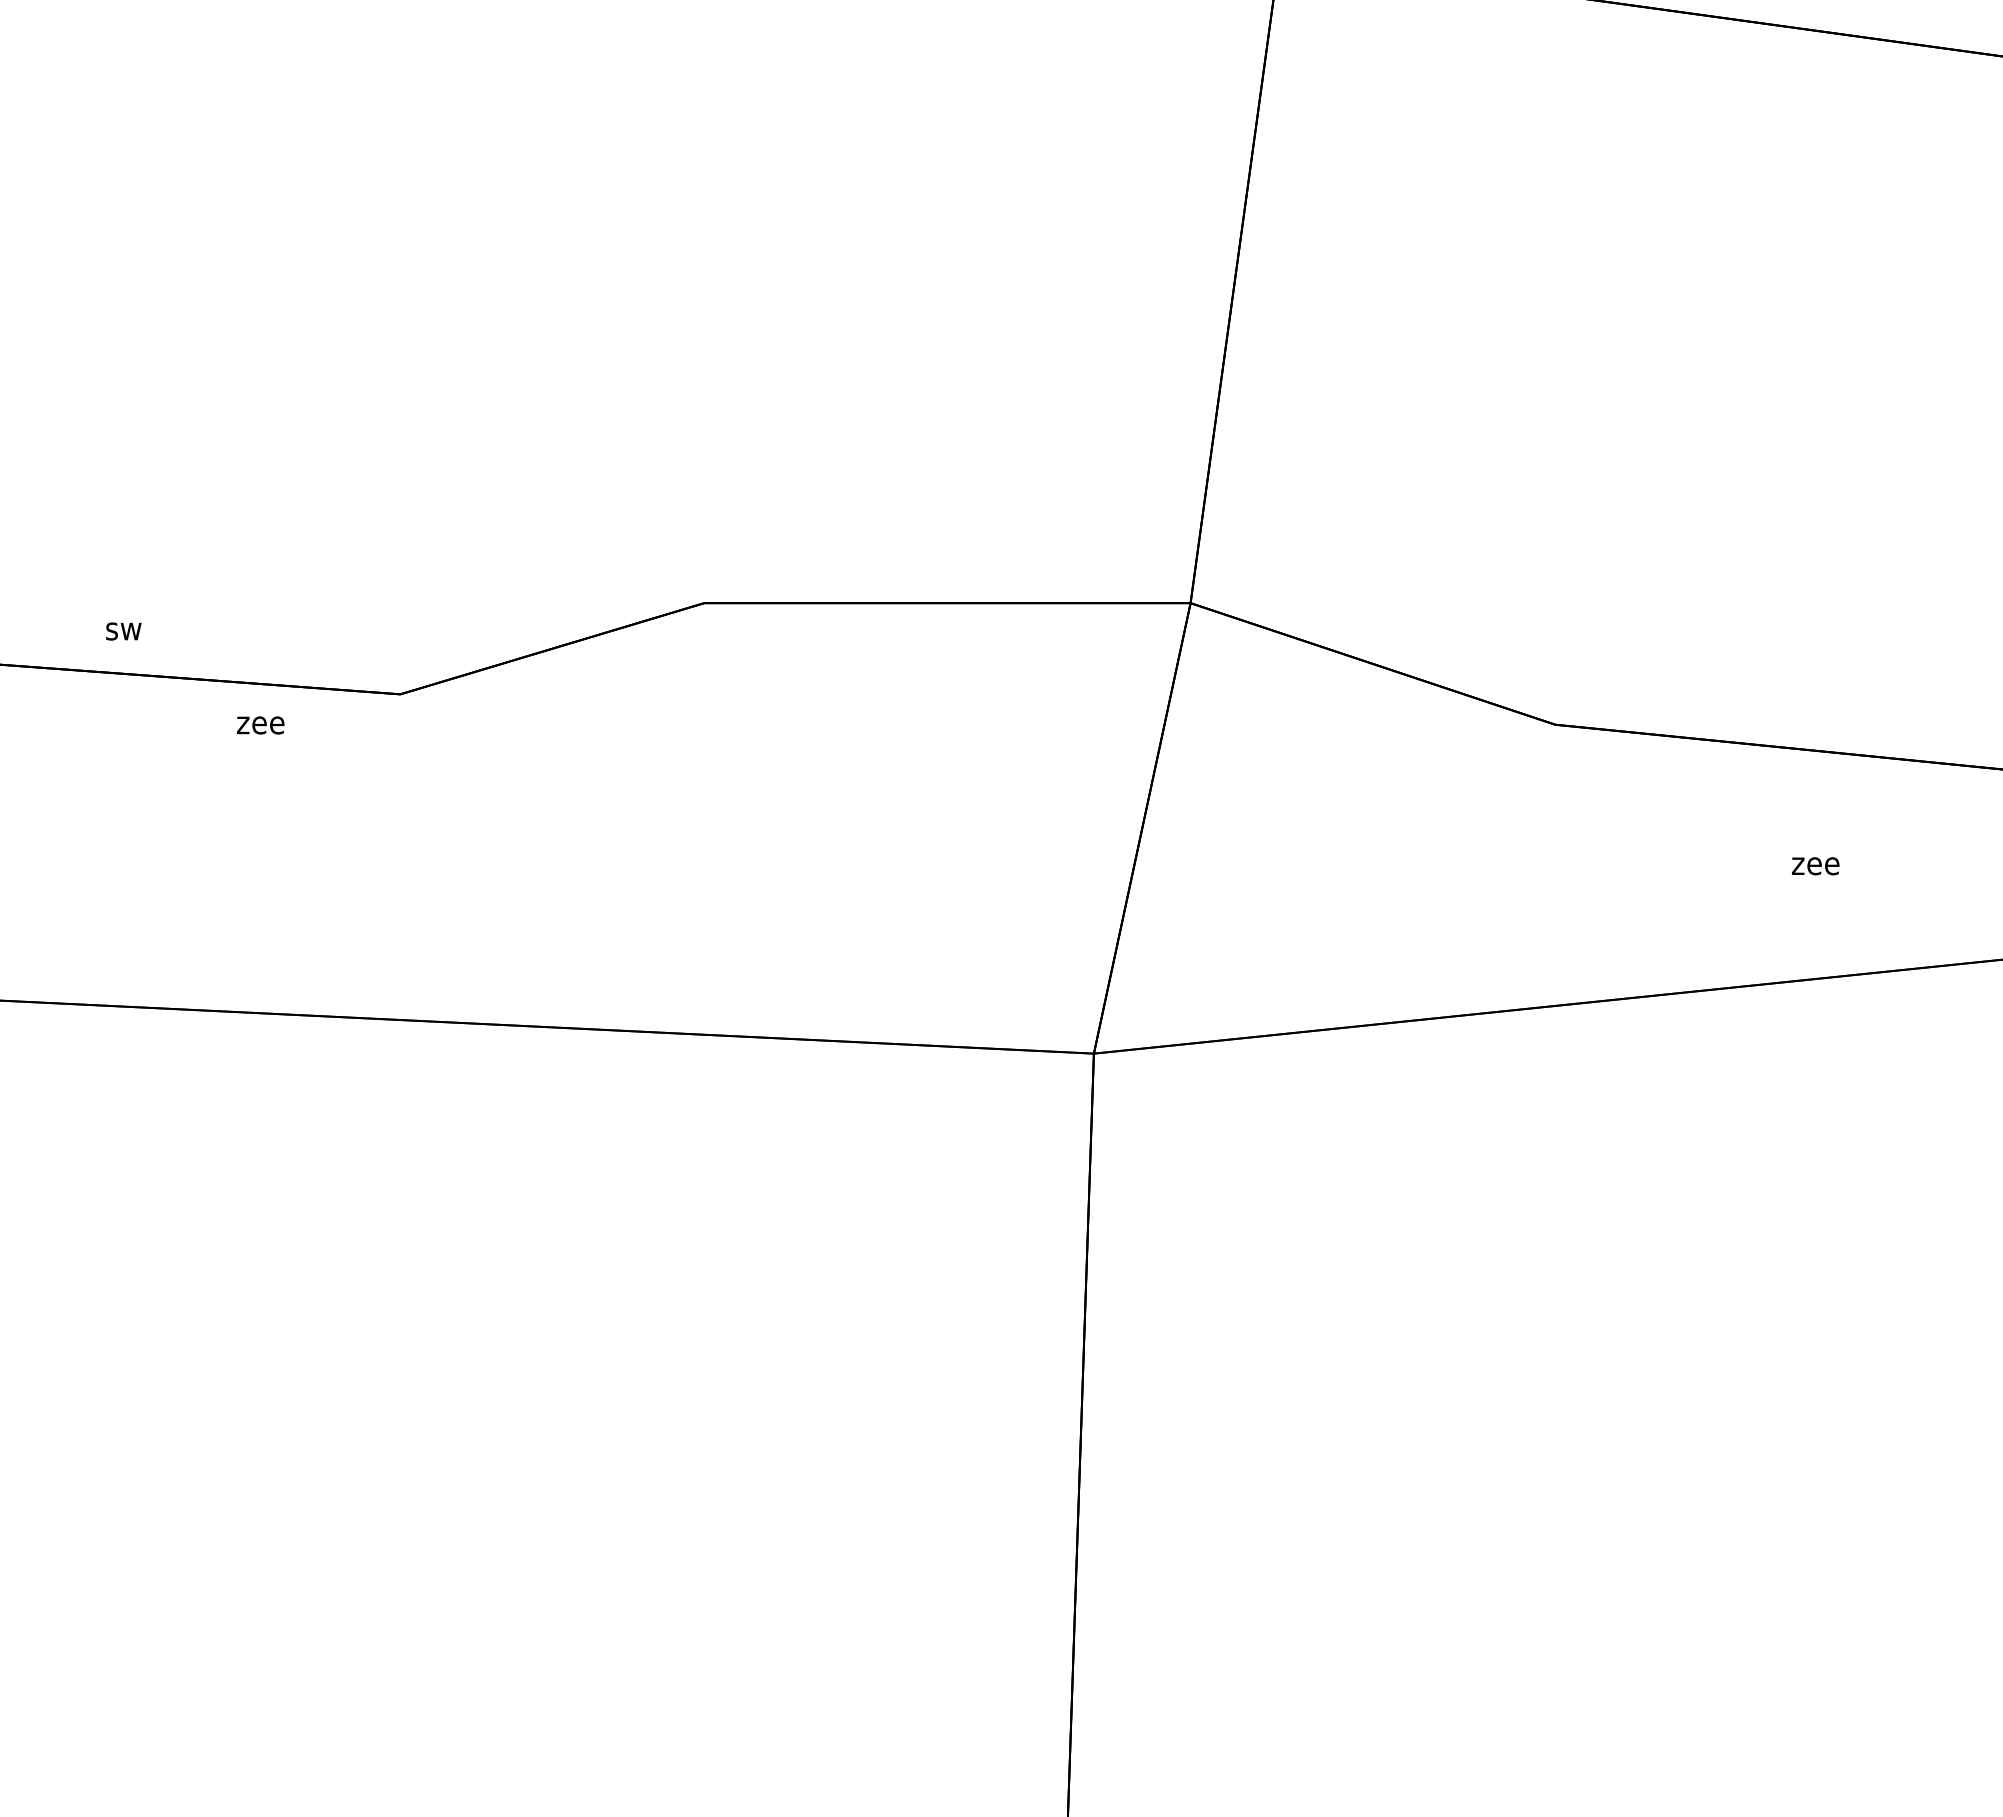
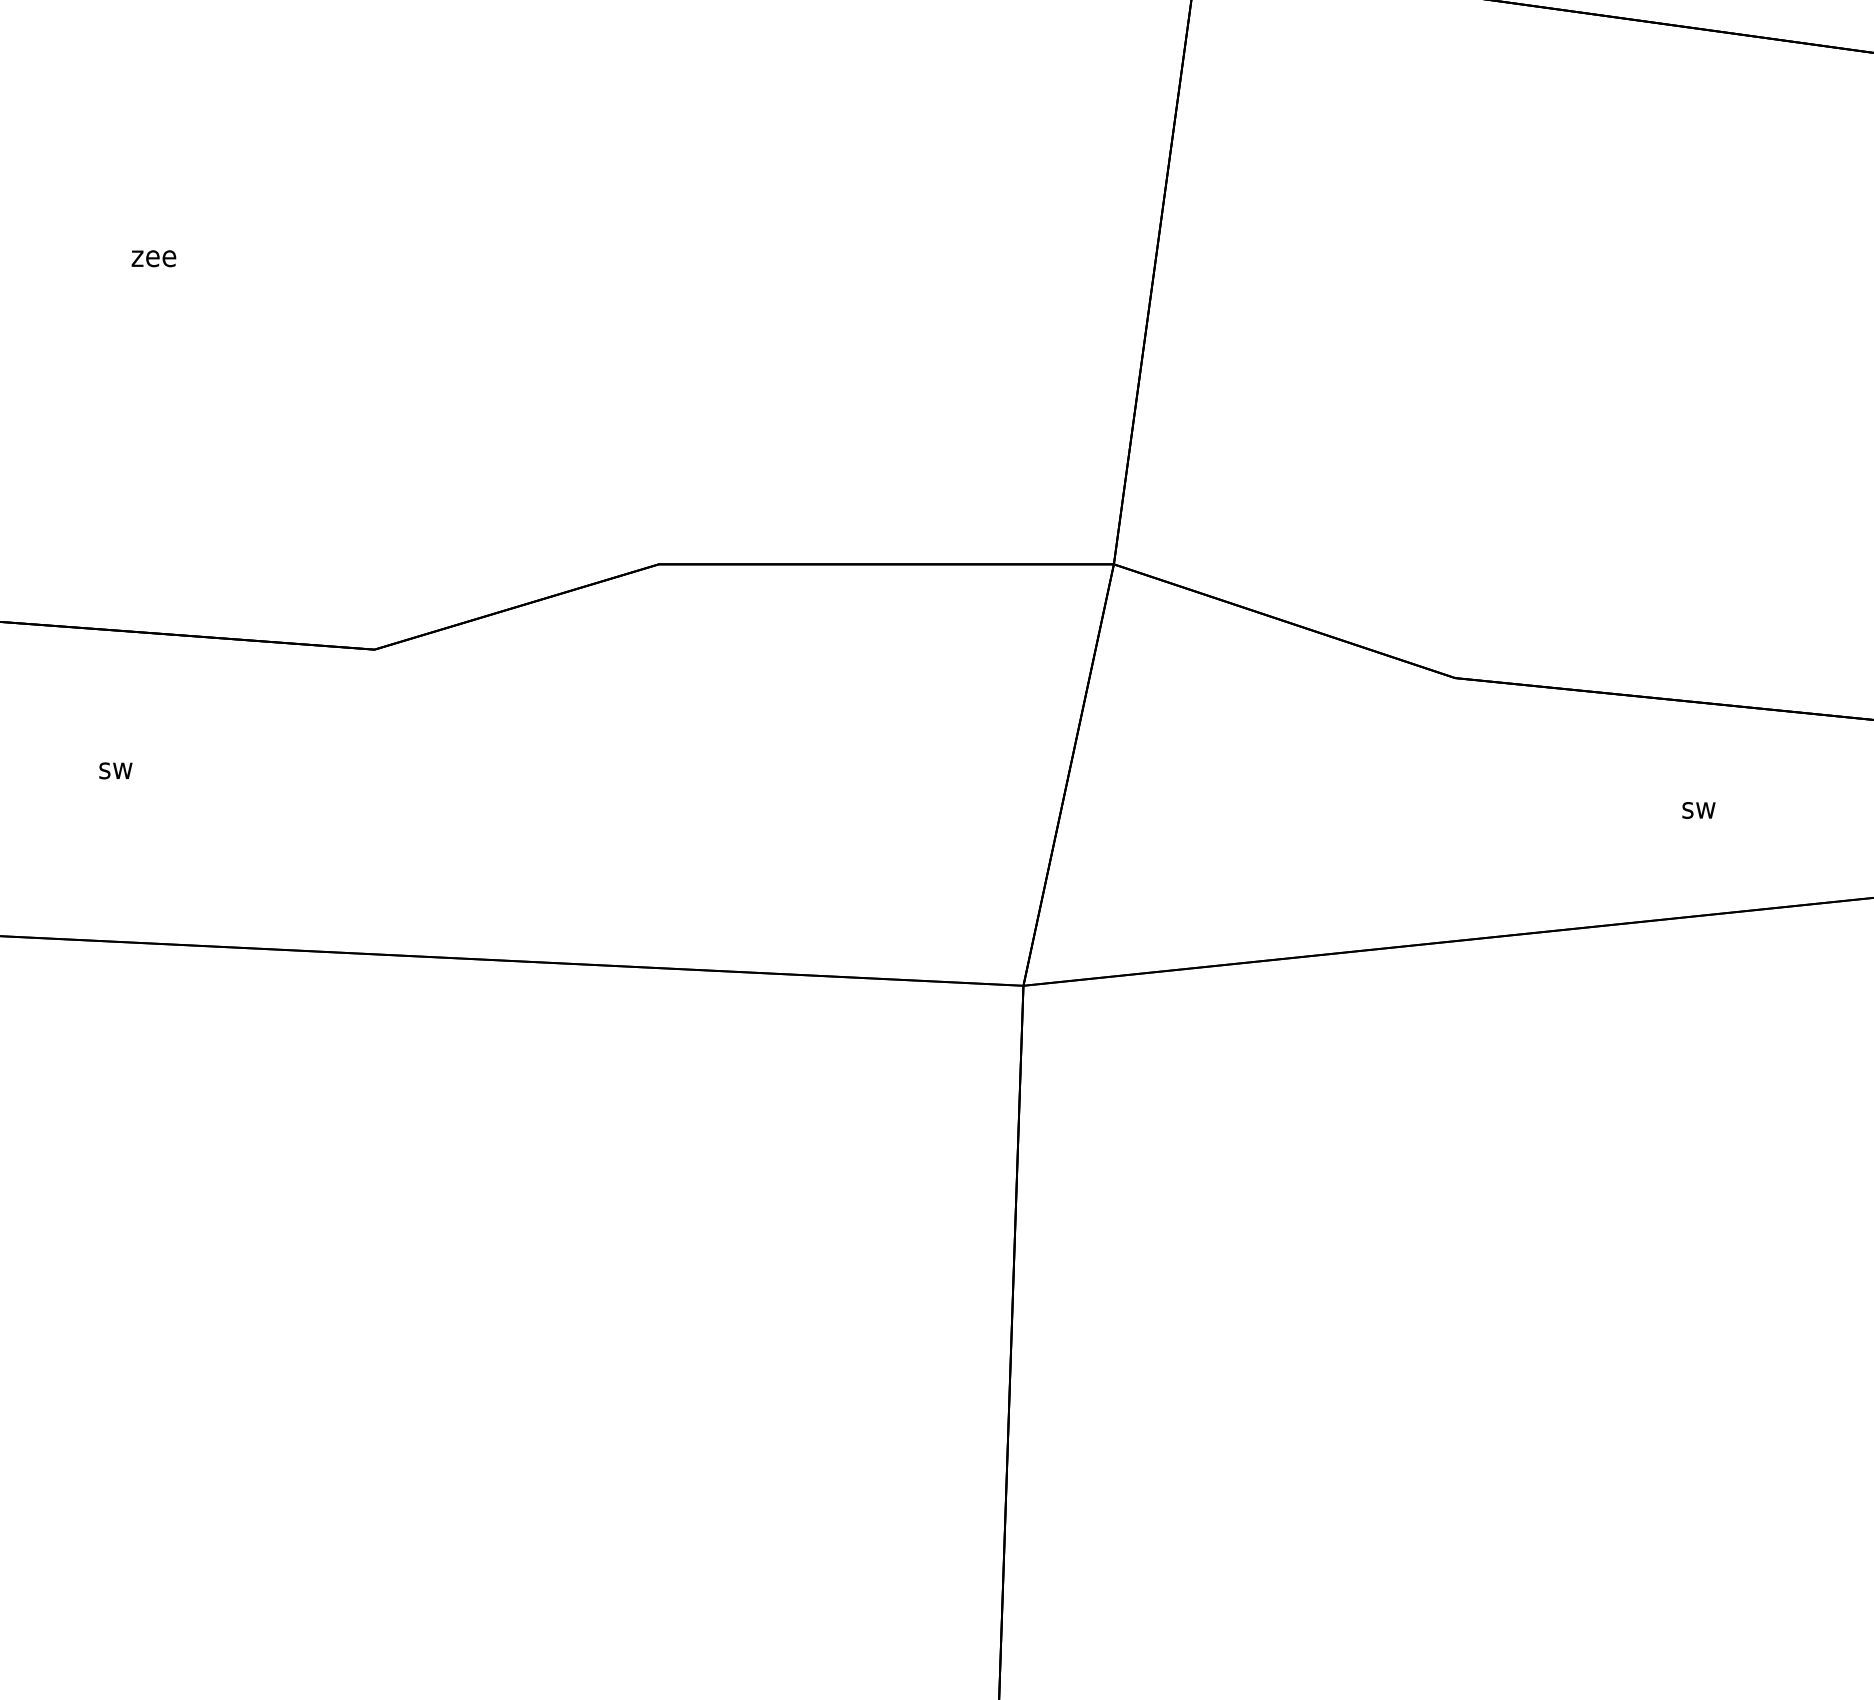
text: (123, 631) -> (115, 770), moved
text: (260, 725) -> (153, 258), moved
text: (1815, 866) -> (1698, 810), zee -> sw

